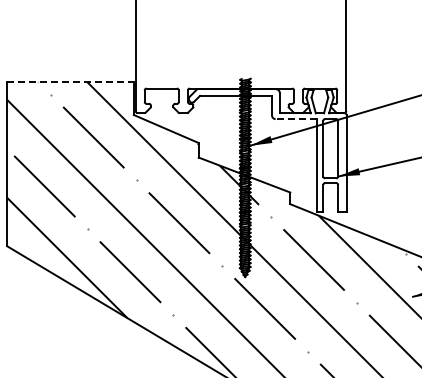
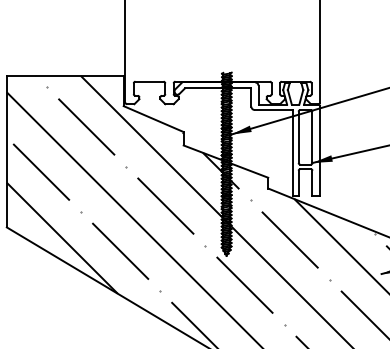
line: (71, 82) -> (66, 76), dashed -> solid
line: (296, 119) -> (273, 110), dashed -> solid

